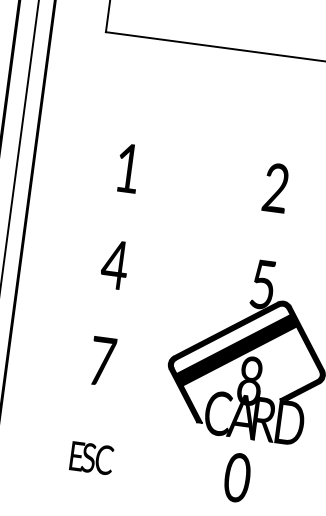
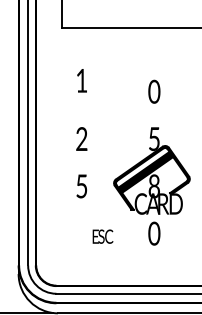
text: (127, 167) -> (81, 80), moved
text: (276, 187) -> (154, 91), 2 -> 0
text: (114, 263) -> (81, 138), 4 -> 2
text: (101, 361) -> (81, 186), 7 -> 5
text: (90, 457) -> (102, 236), moved

